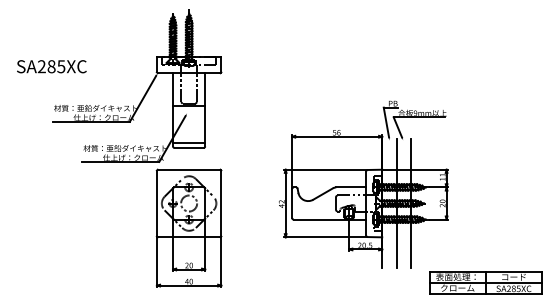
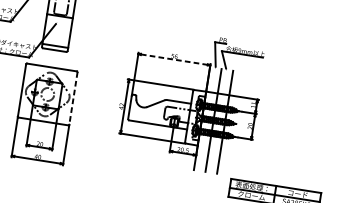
line: (337, 136) -> (174, 59), solid -> dashed
line: (221, 203) -> (73, 98), solid -> dashed

